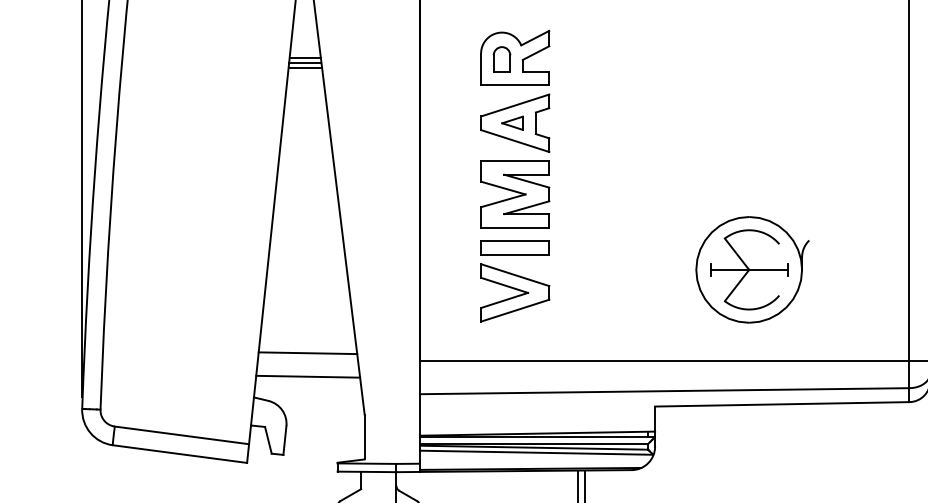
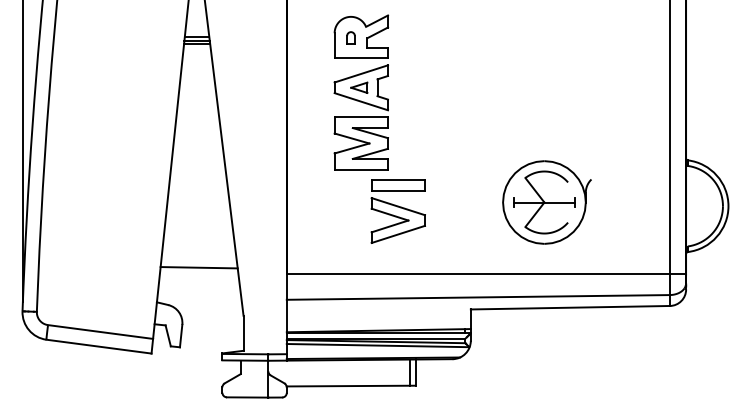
part: (501, 58) -> (350, 37), size x0.6
part: (514, 281) -> (397, 211), moved
line: (308, 375) -> (199, 285), removed

